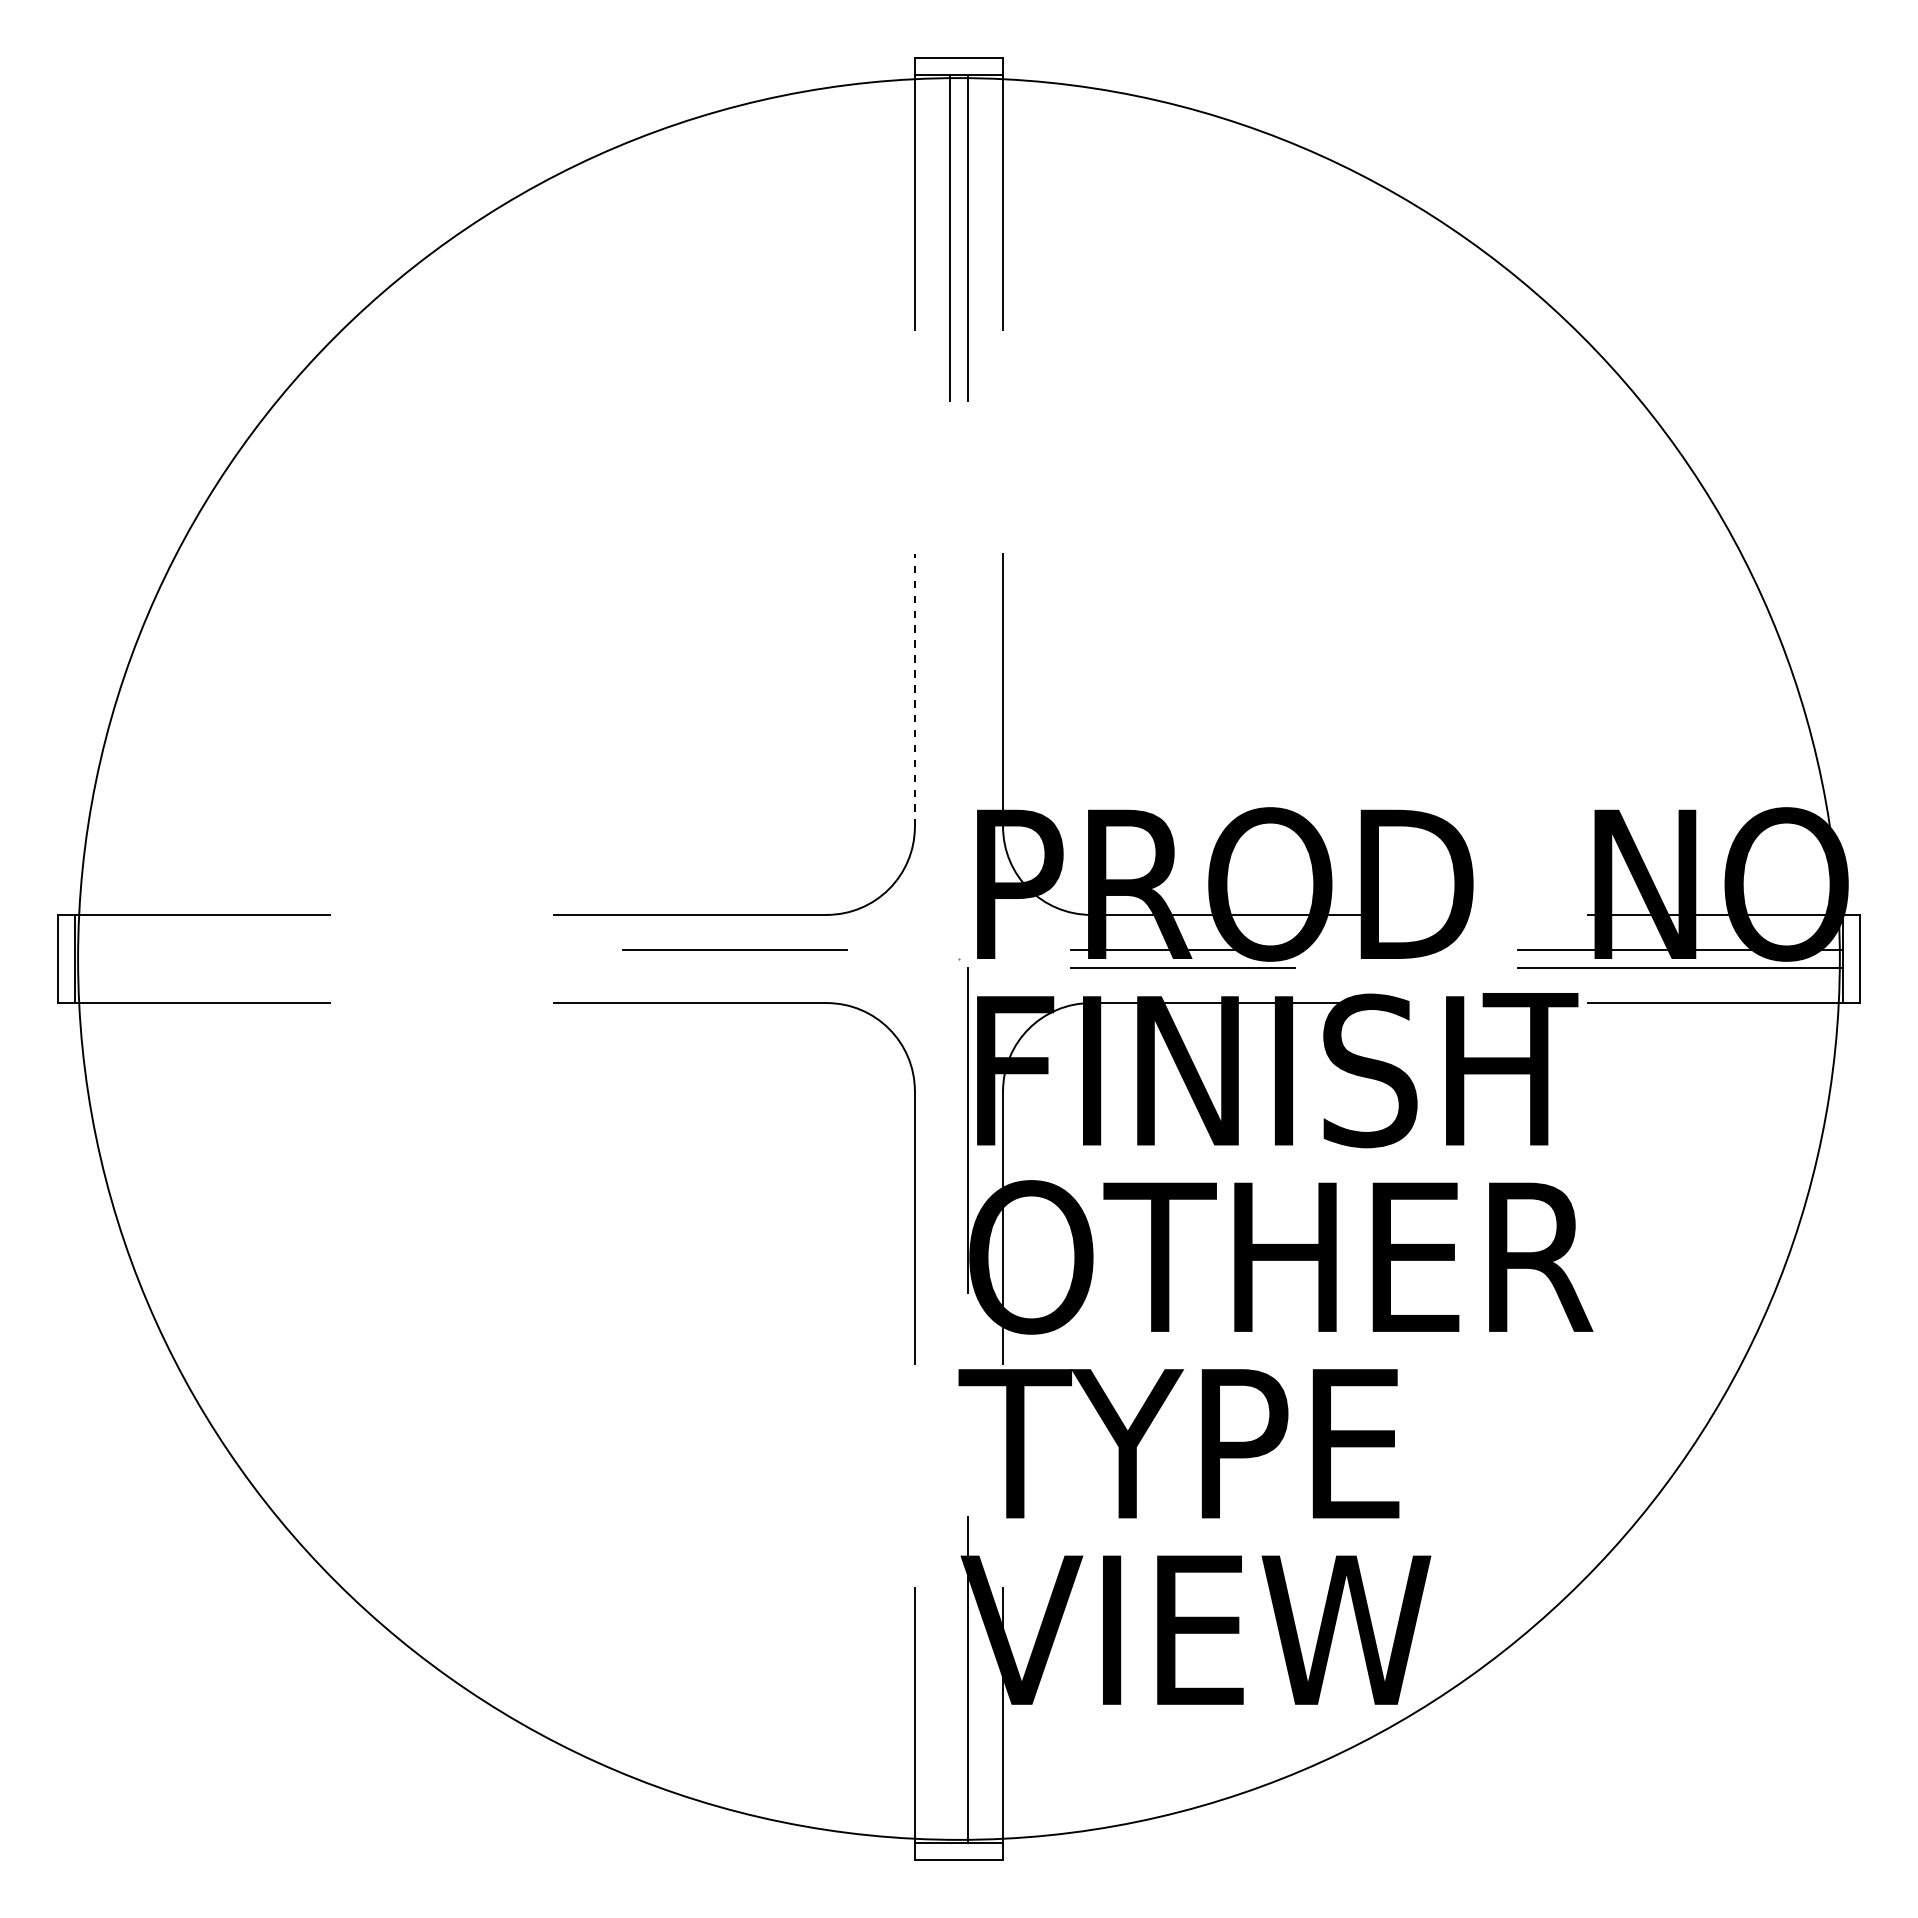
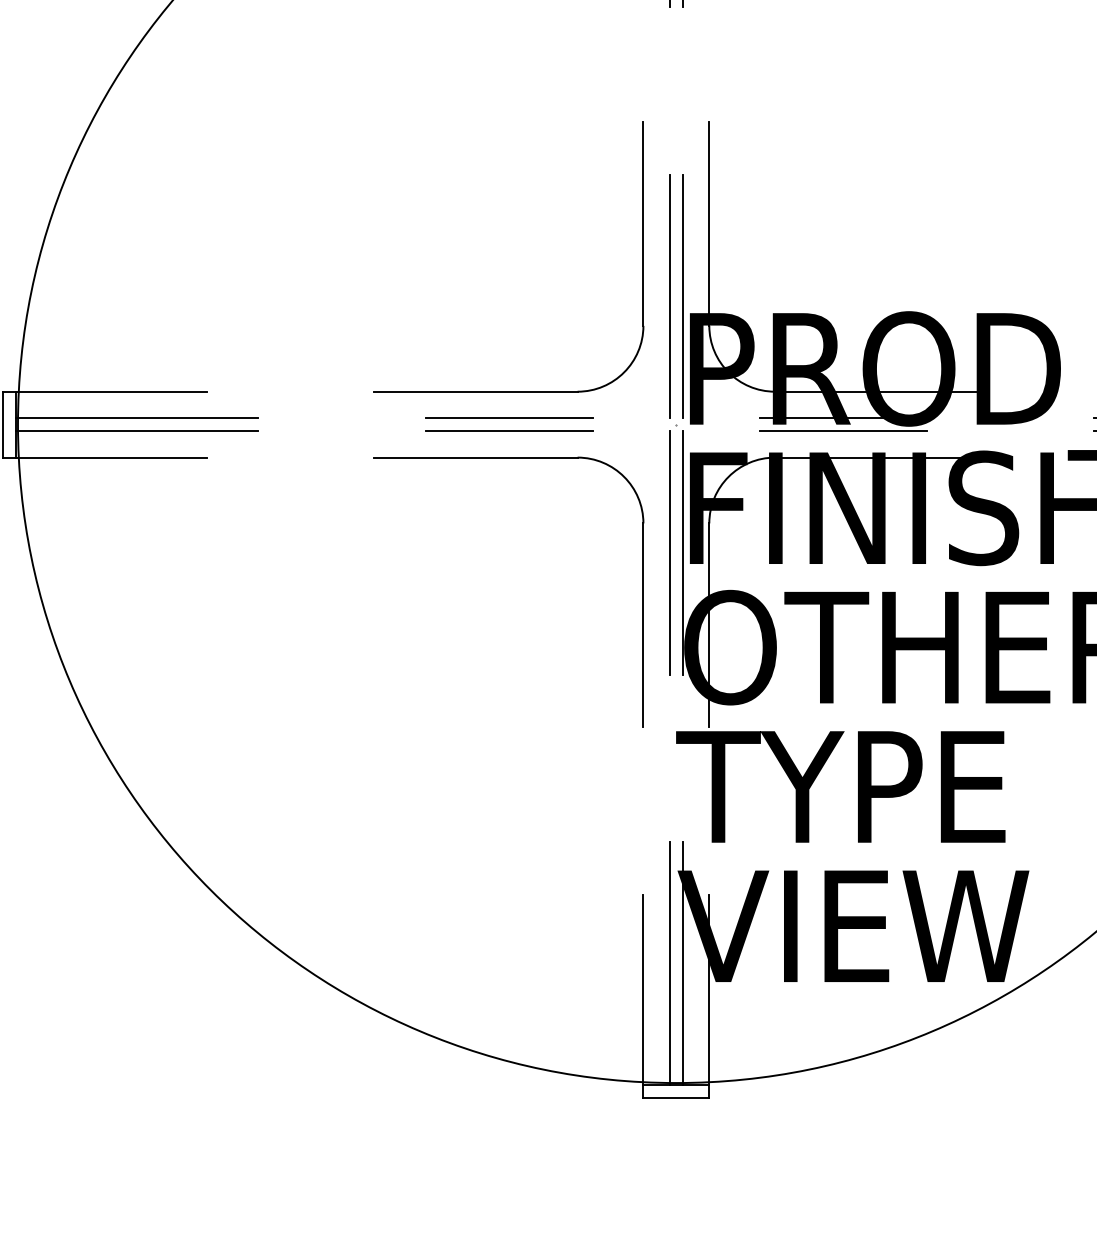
line: (914, 689) -> (643, 223), dashed -> solid
line: (950, 787) -> (670, 296), added
line: (967, 787) -> (682, 296), added
line: (237, 950) -> (137, 418), added
line: (237, 967) -> (137, 431), added
line: (735, 967) -> (509, 431), added
line: (950, 1130) -> (670, 552), added
line: (950, 1679) -> (670, 963), added

